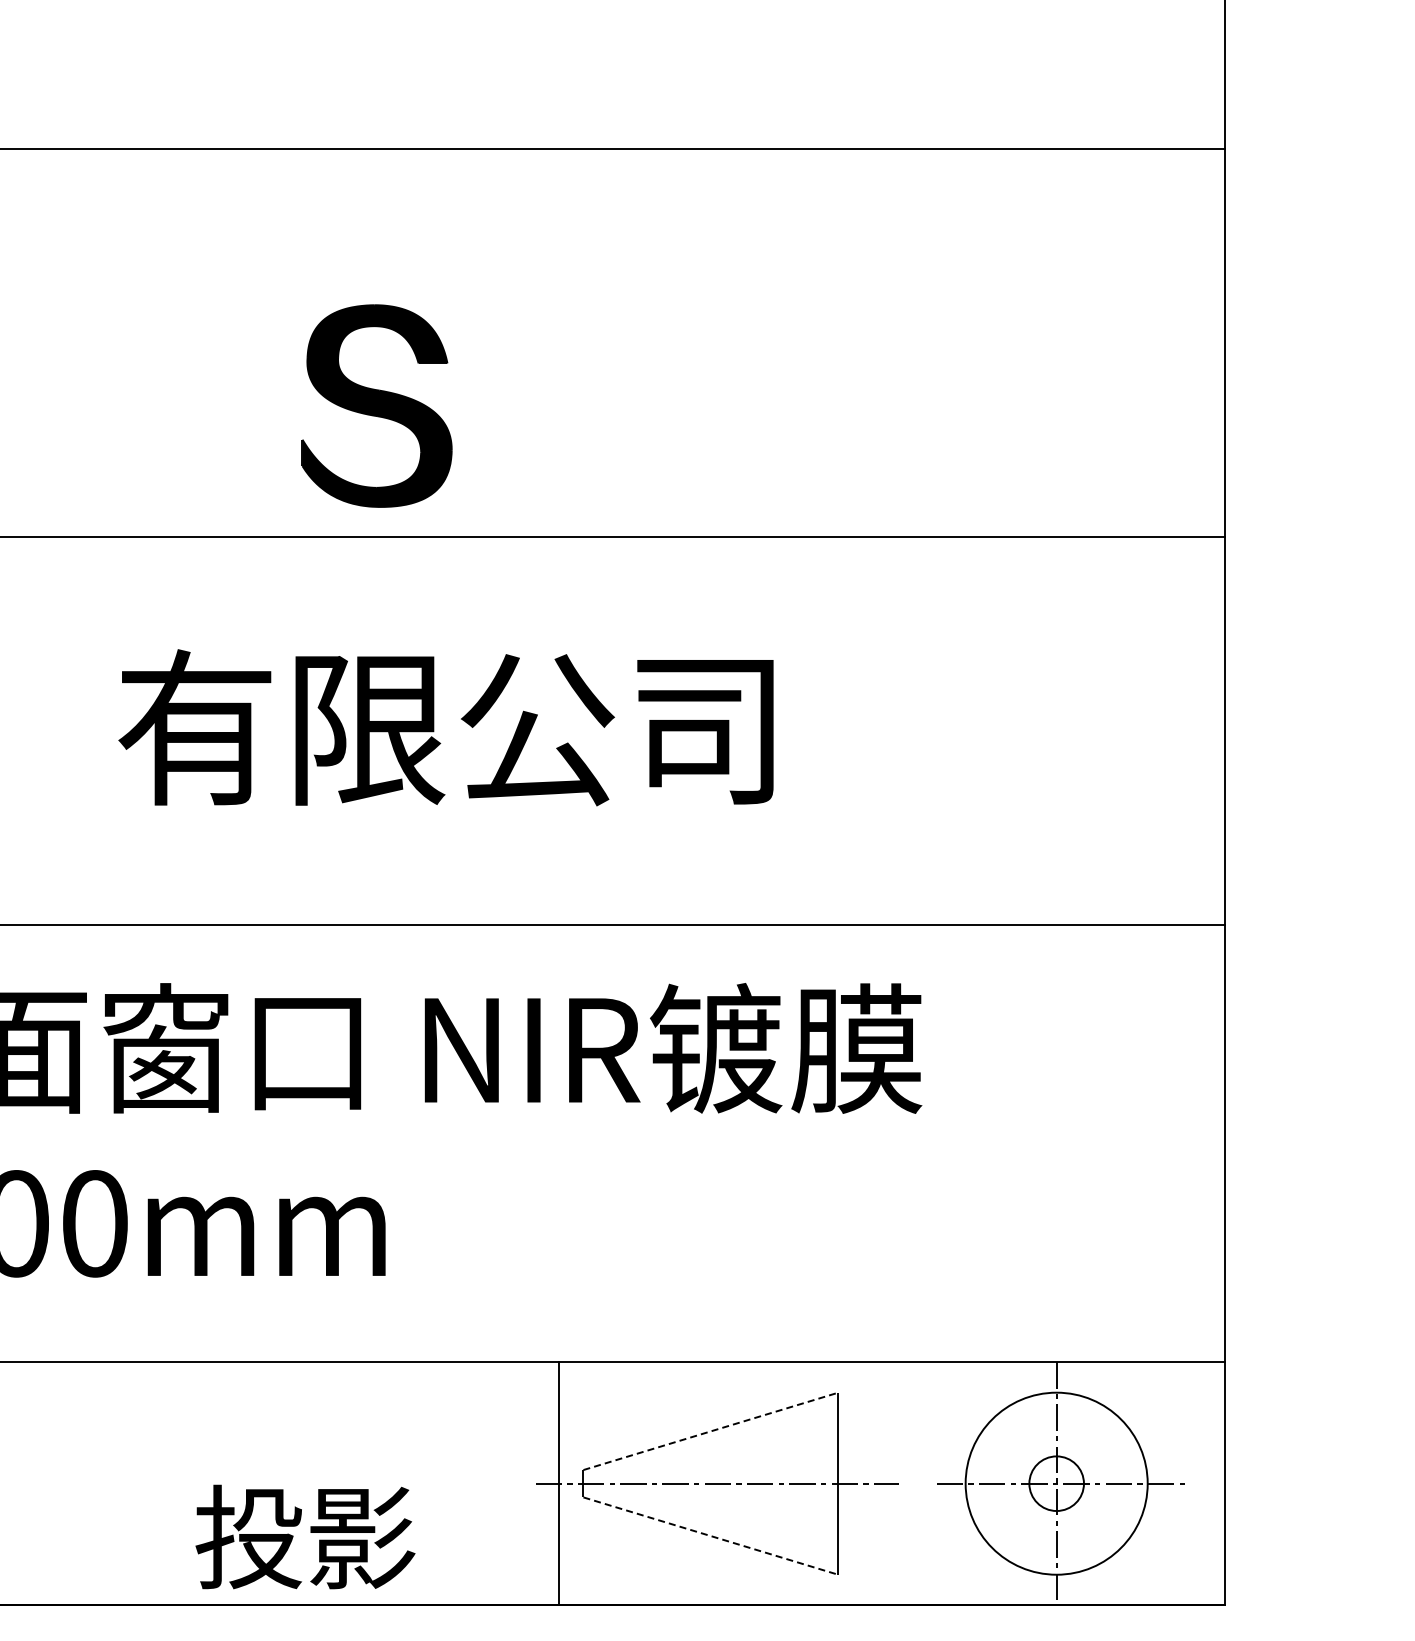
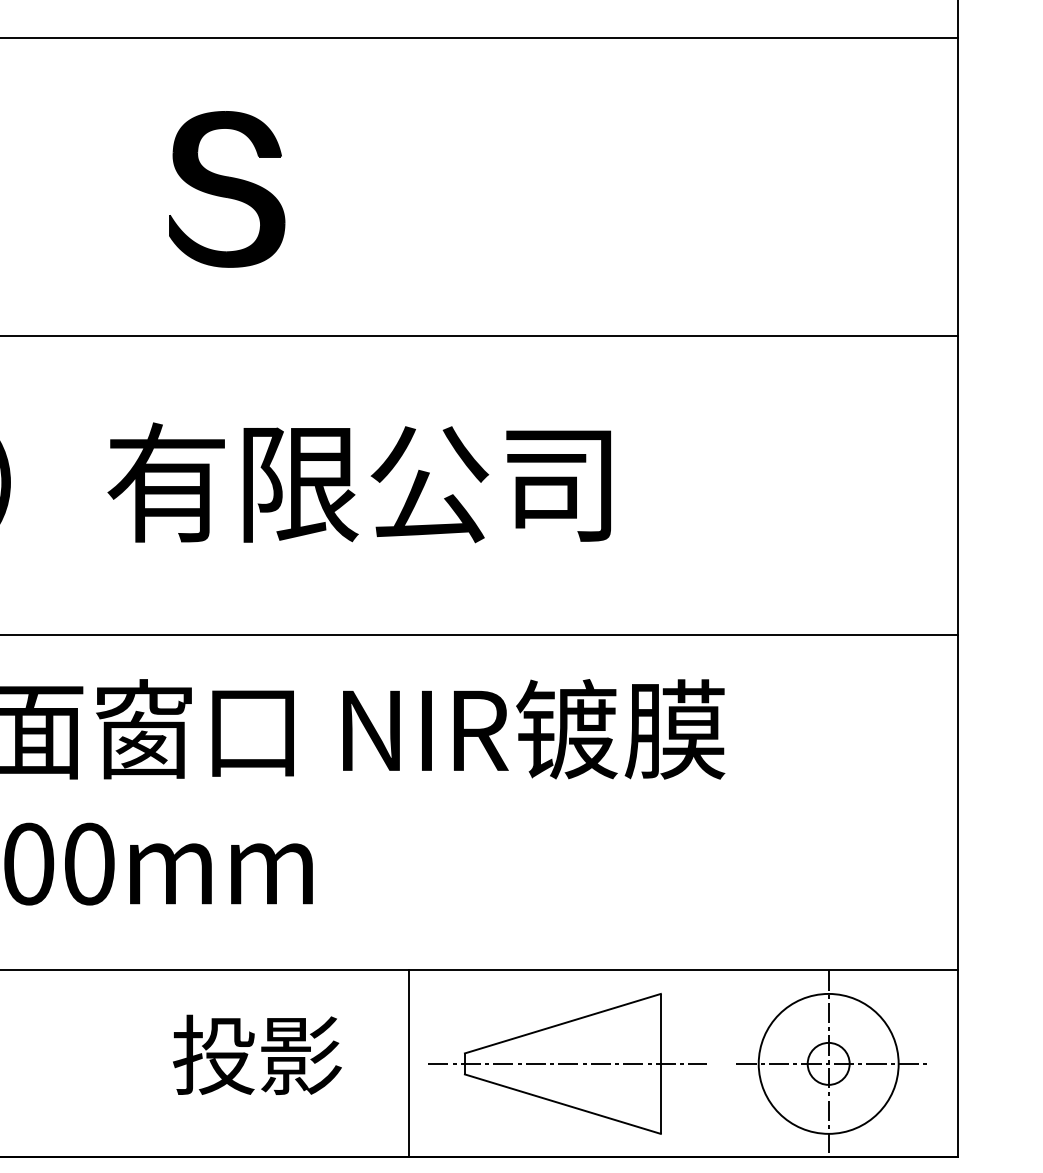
part: (376, 405) -> (226, 188), moved
line: (711, 1431) -> (563, 1023), dashed -> solid
line: (559, 1483) -> (408, 1063), moved
text: (305, 1536) -> (257, 1054), moved
line: (711, 1536) -> (563, 1104), dashed -> solid

